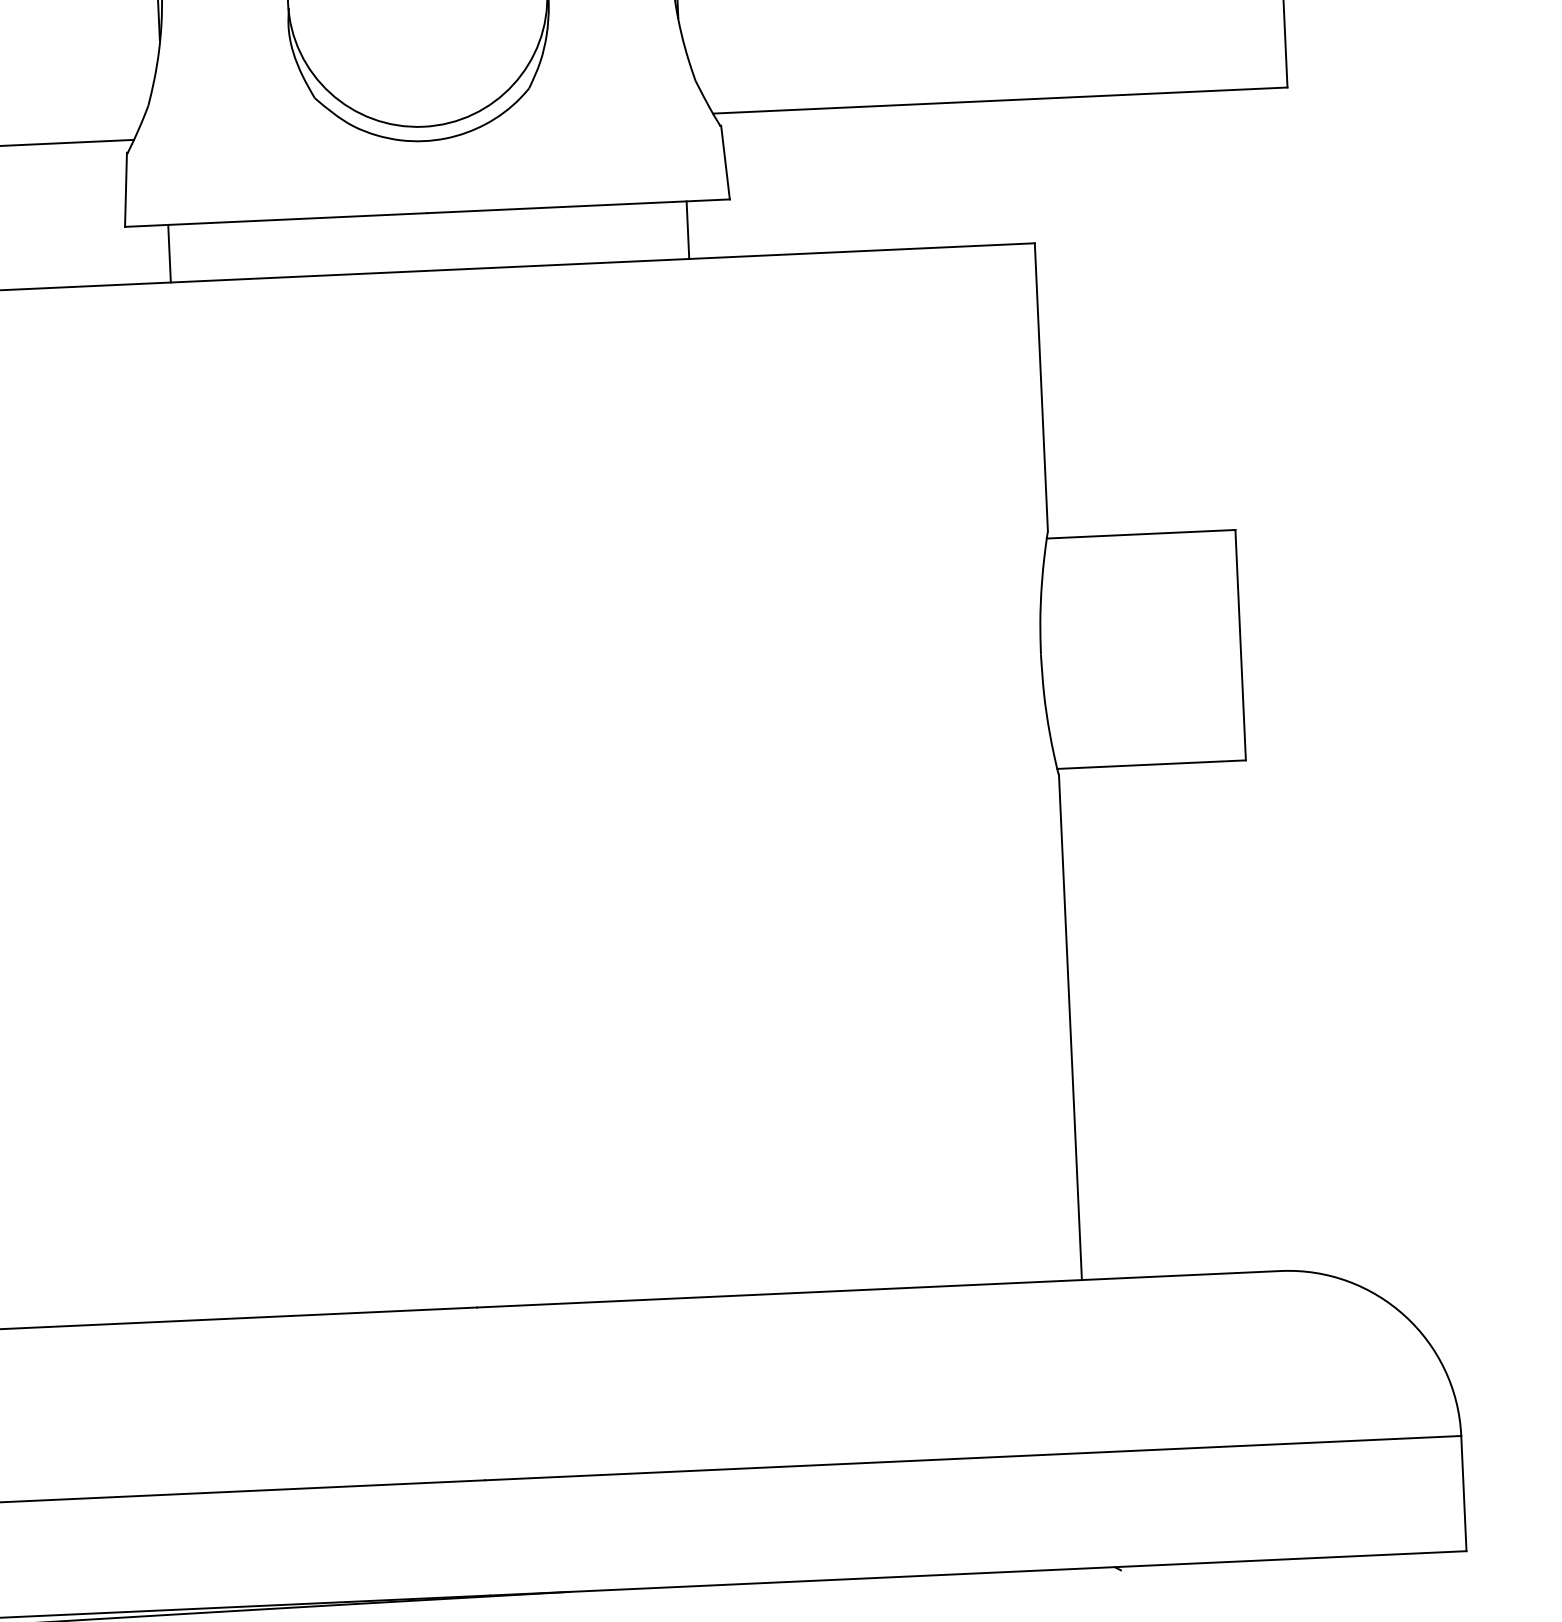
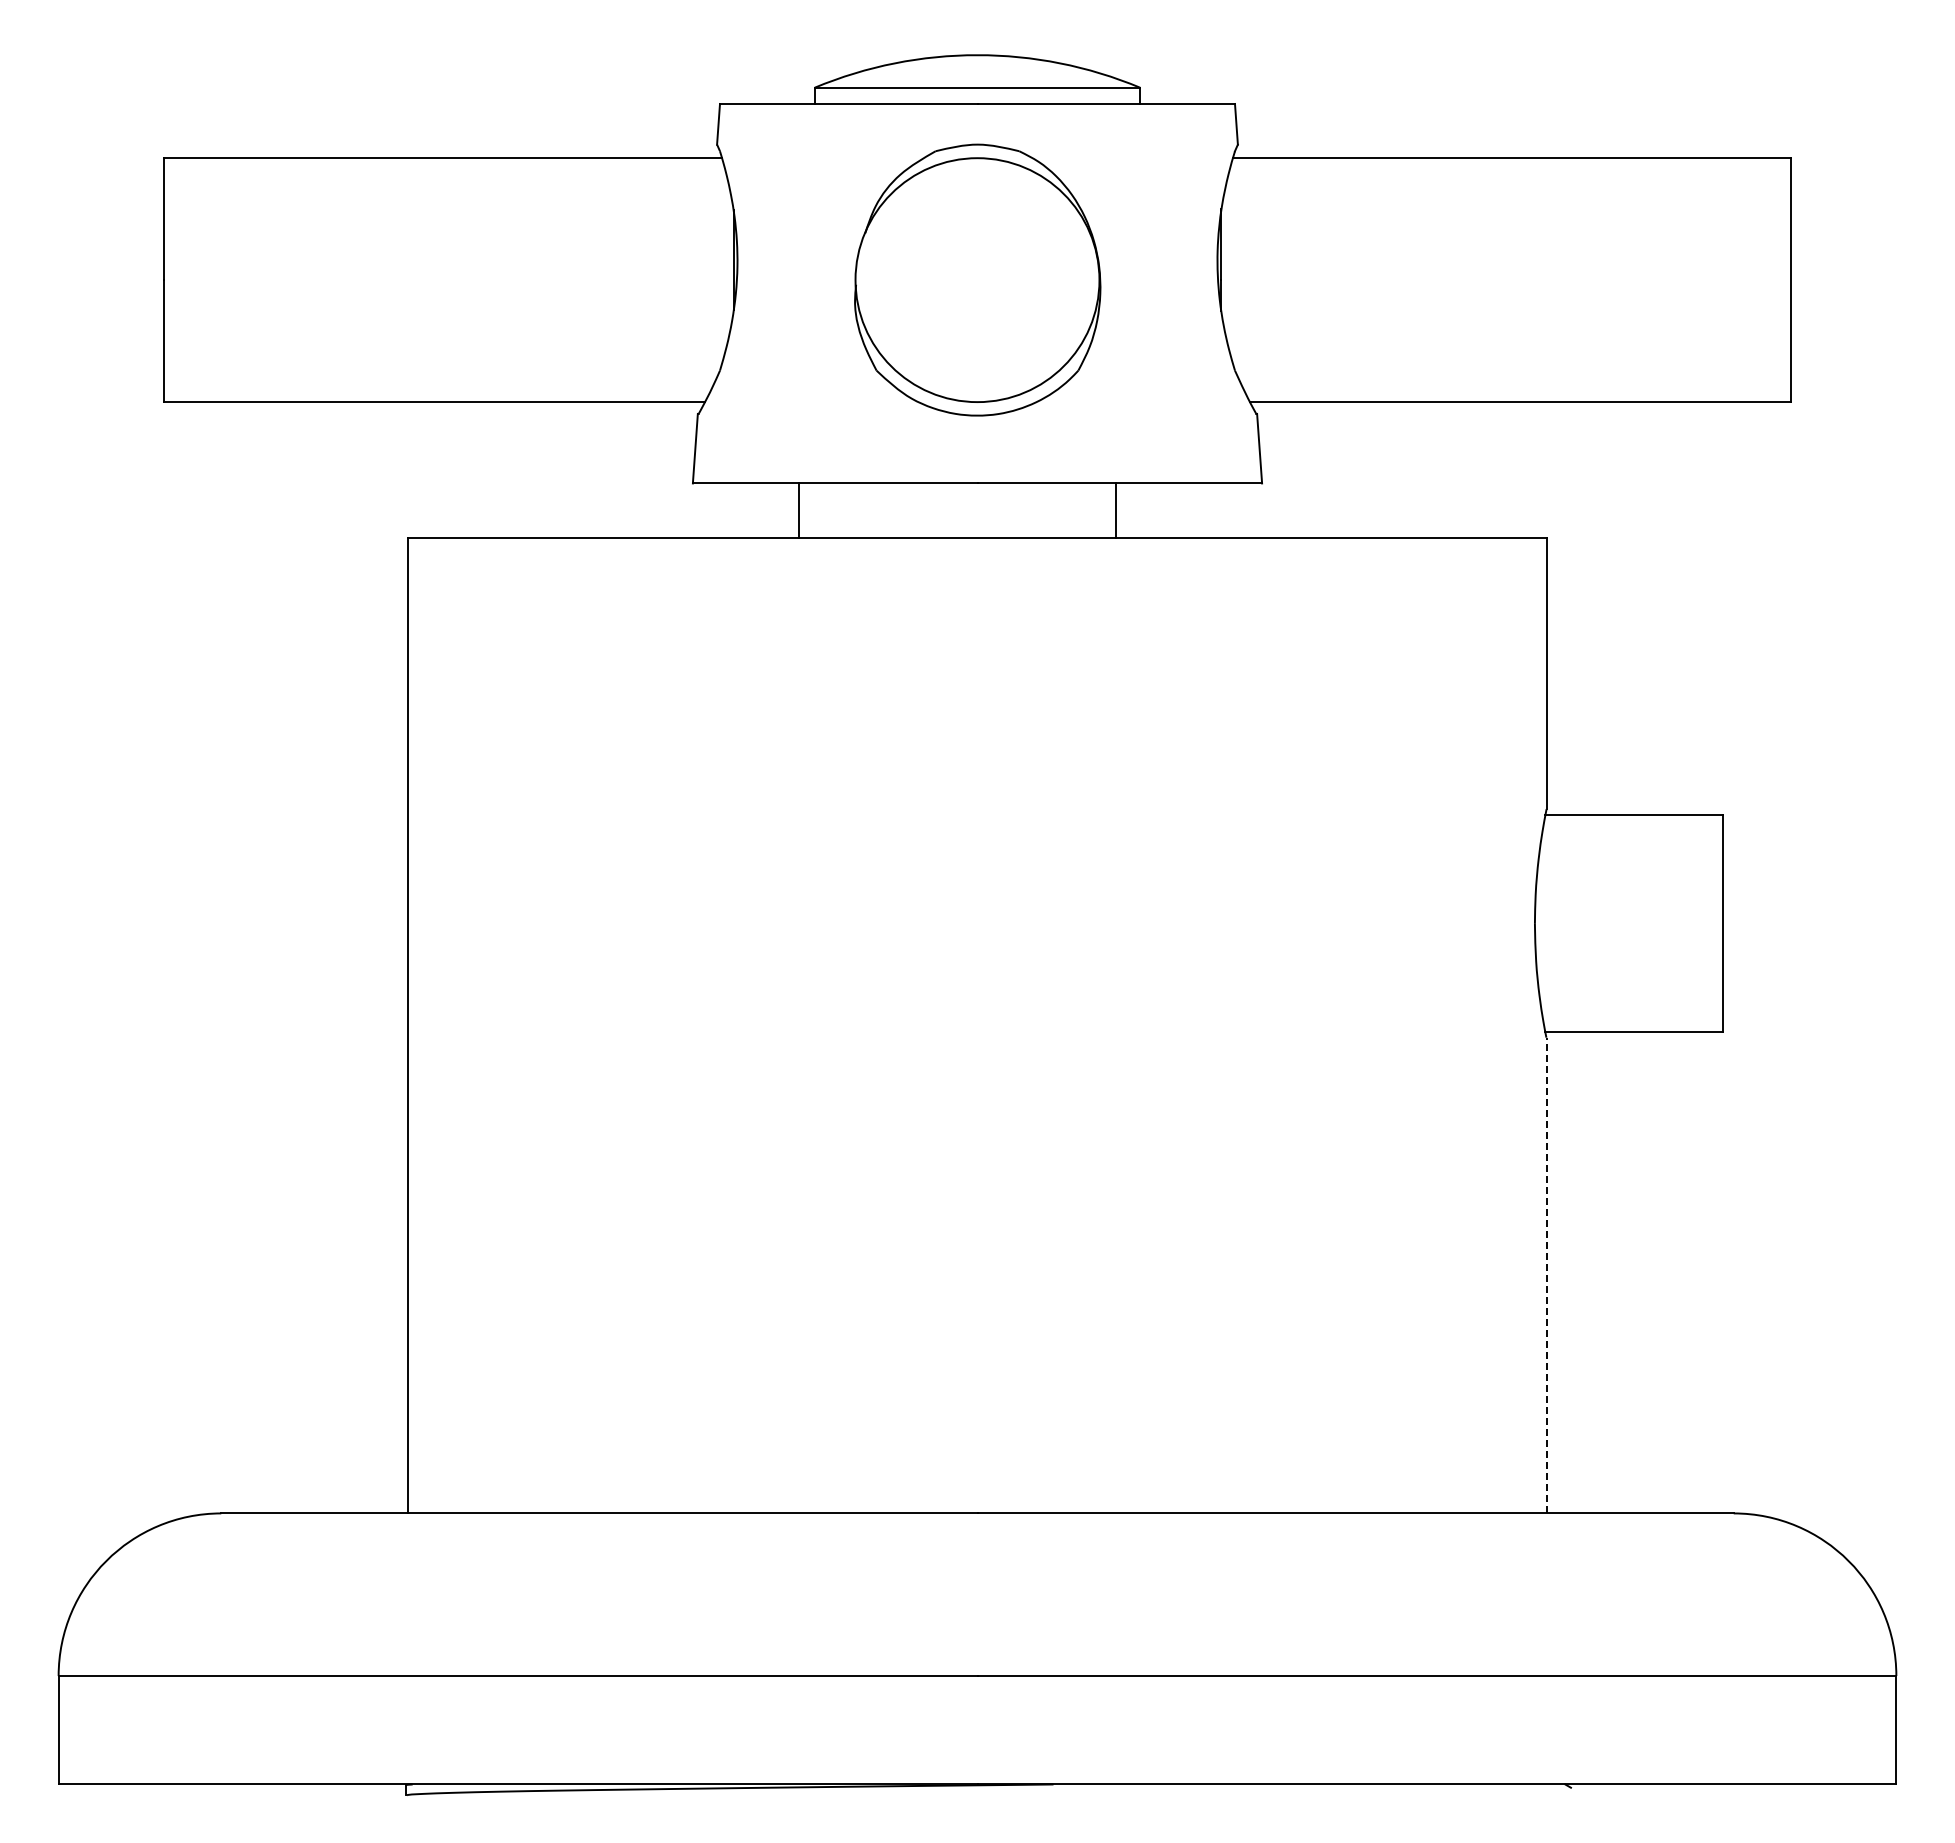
line: (687, 230) -> (1116, 510), moved
line: (169, 253) -> (798, 510), moved
line: (1070, 1027) -> (1546, 1275), solid -> dashed

